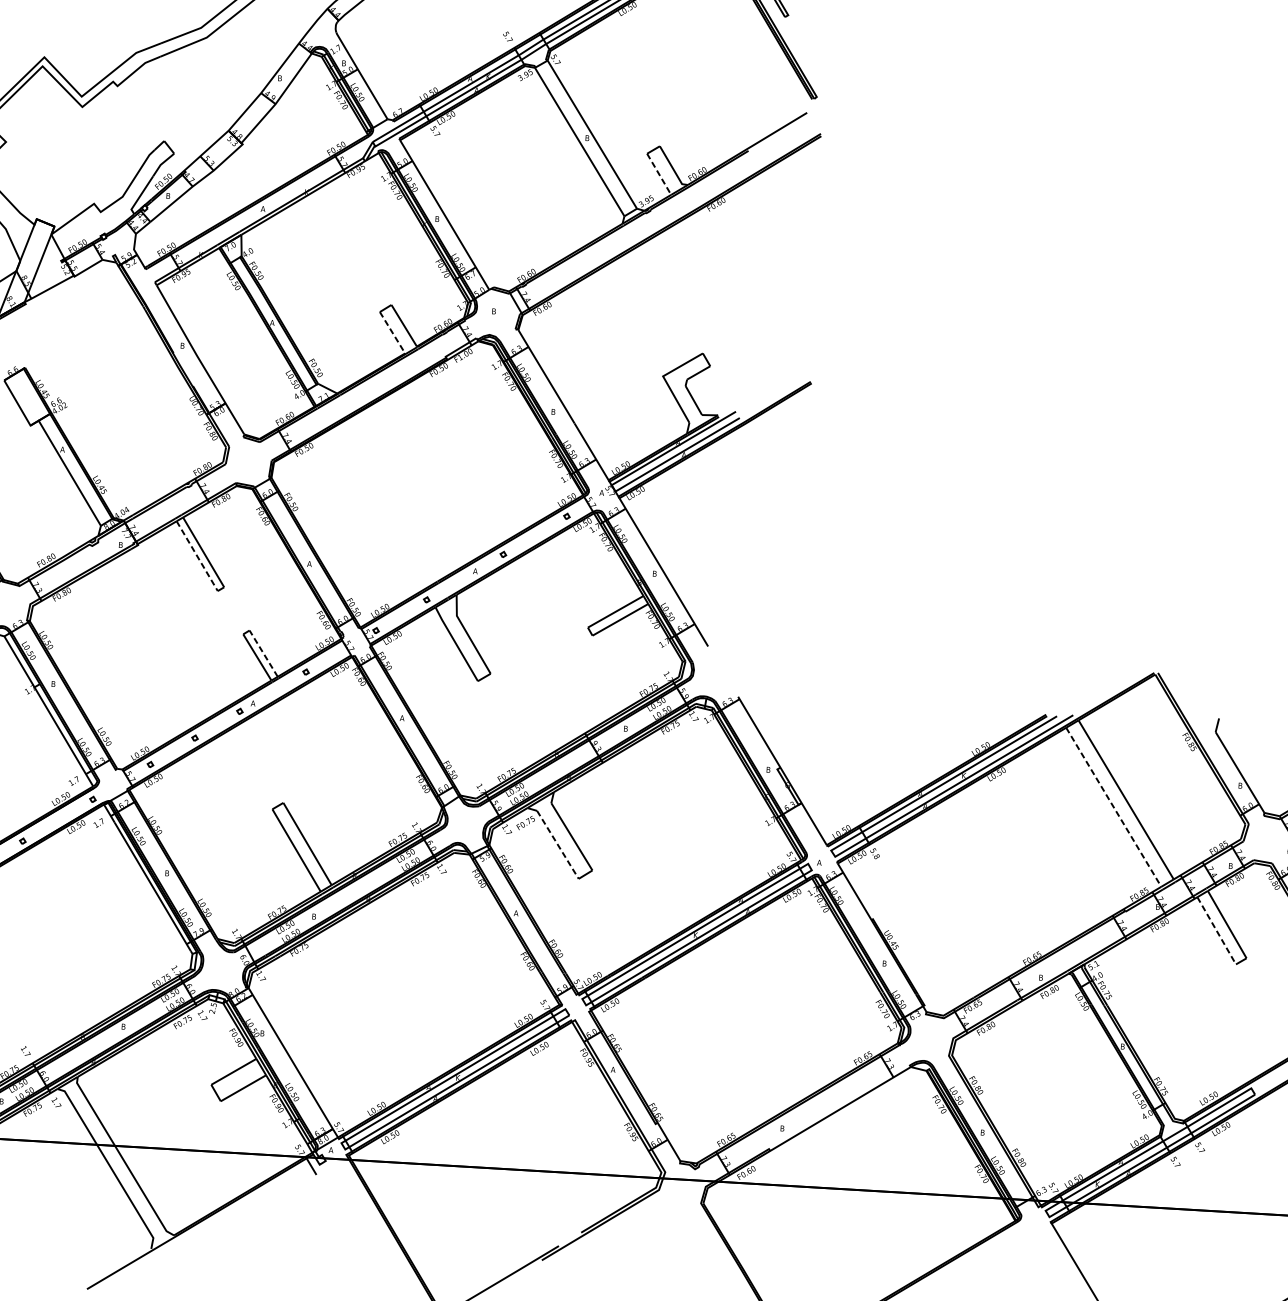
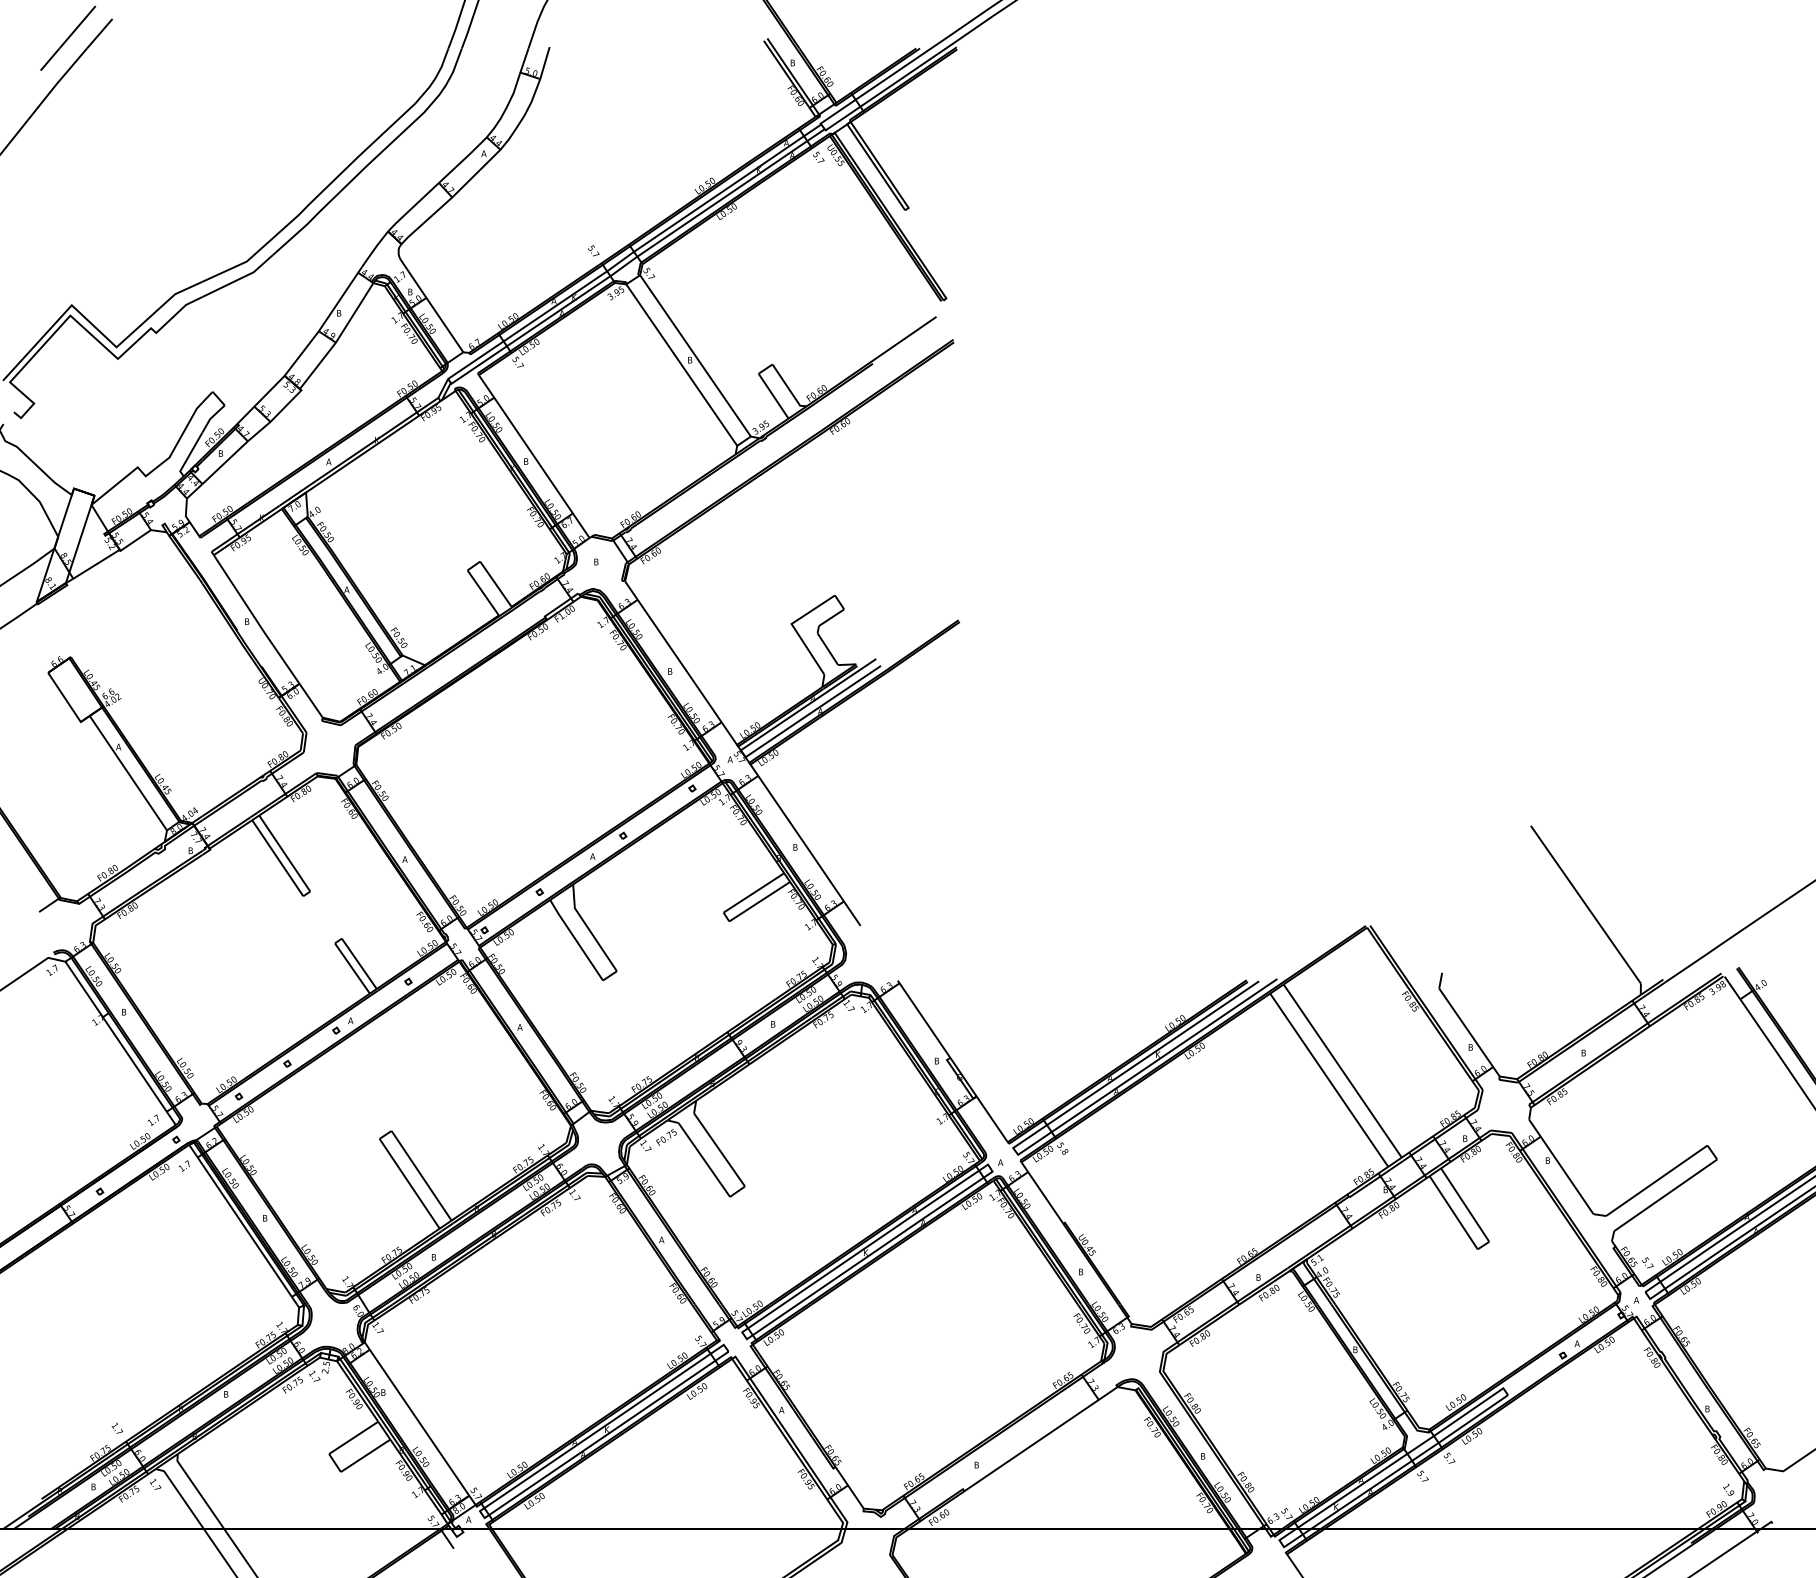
line: (659, 174) -> (773, 396), dashed -> solid
line: (392, 333) -> (483, 593), dashed -> solid
line: (196, 556) -> (277, 858), dashed -> solid
line: (263, 653) -> (359, 963), dashed -> solid
line: (1113, 807) -> (1329, 1080), dashed -> solid
line: (558, 845) -> (704, 1160), dashed -> solid
line: (1216, 930) -> (1453, 1212), dashed -> solid

